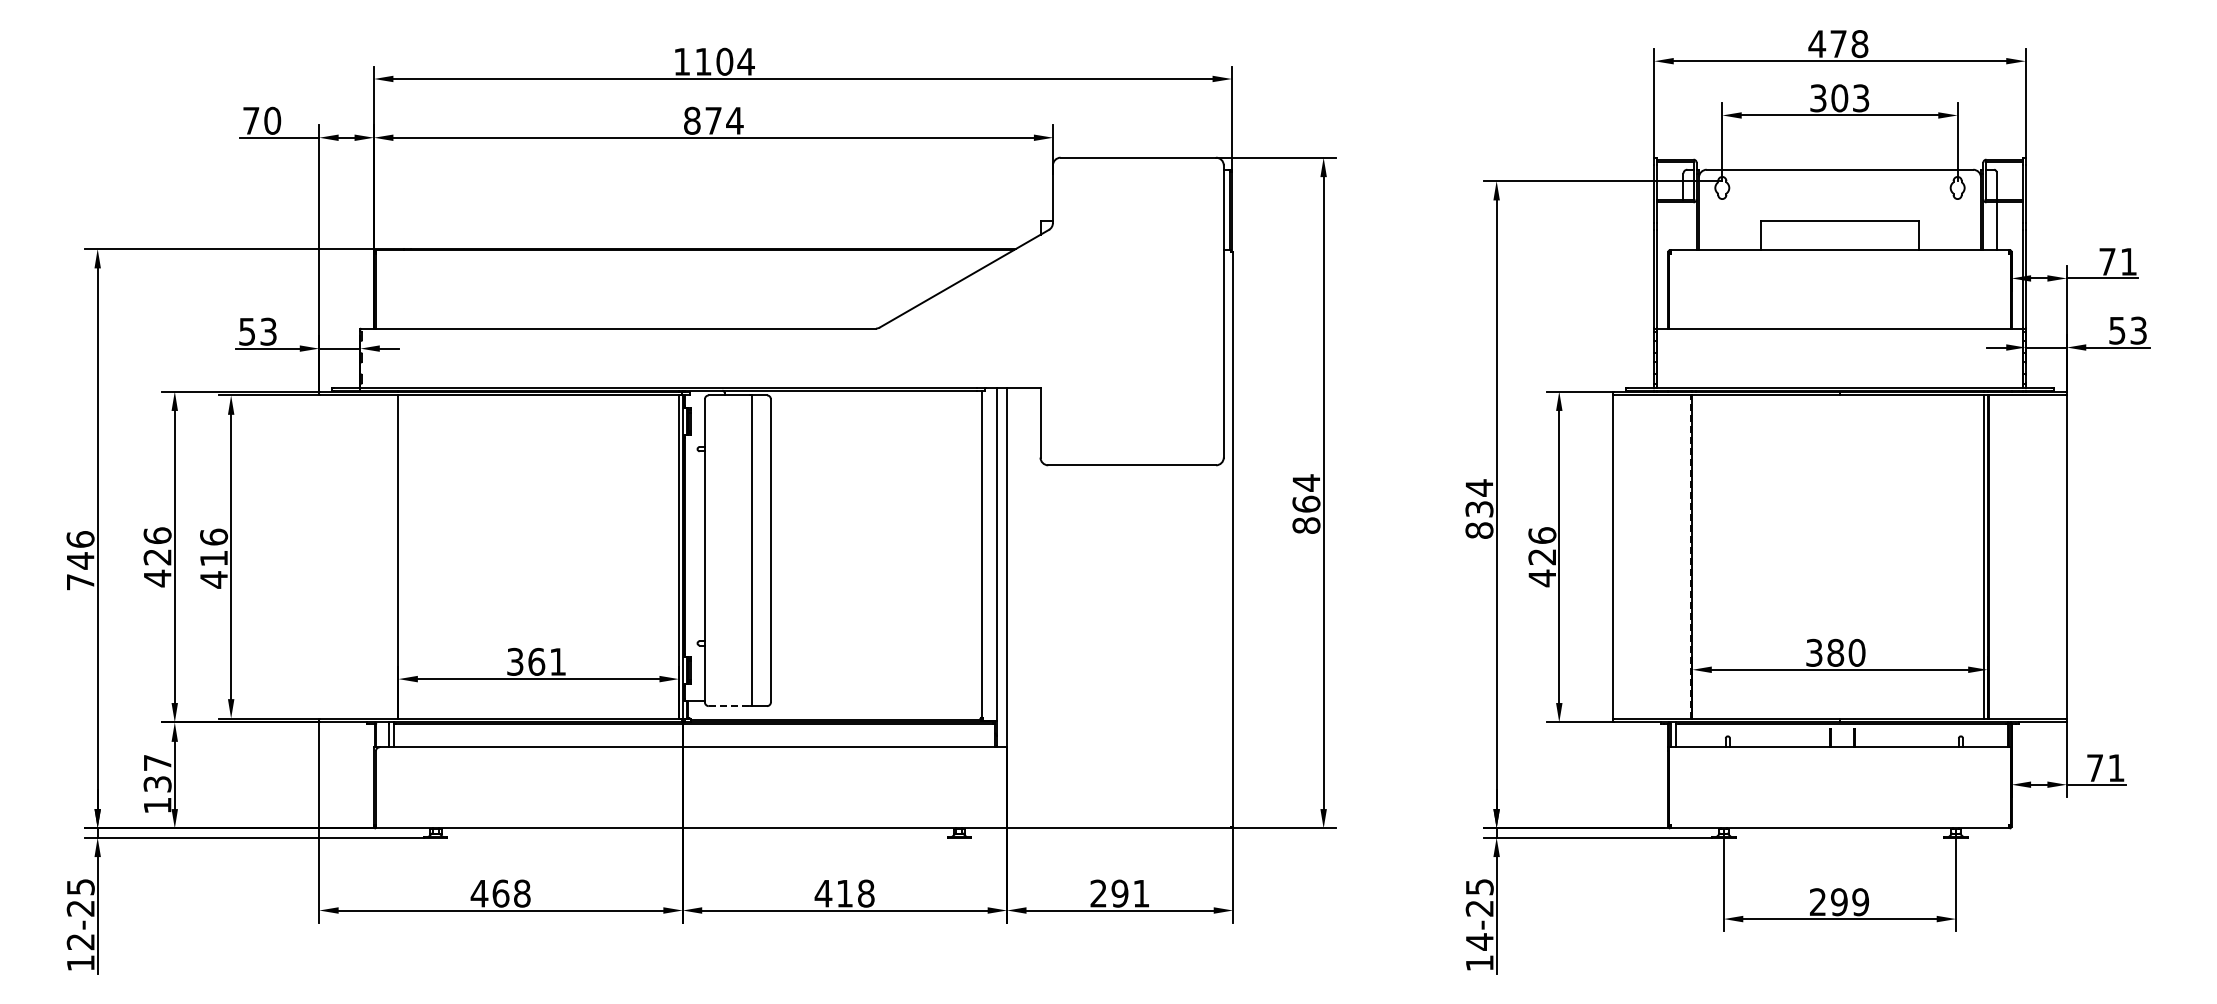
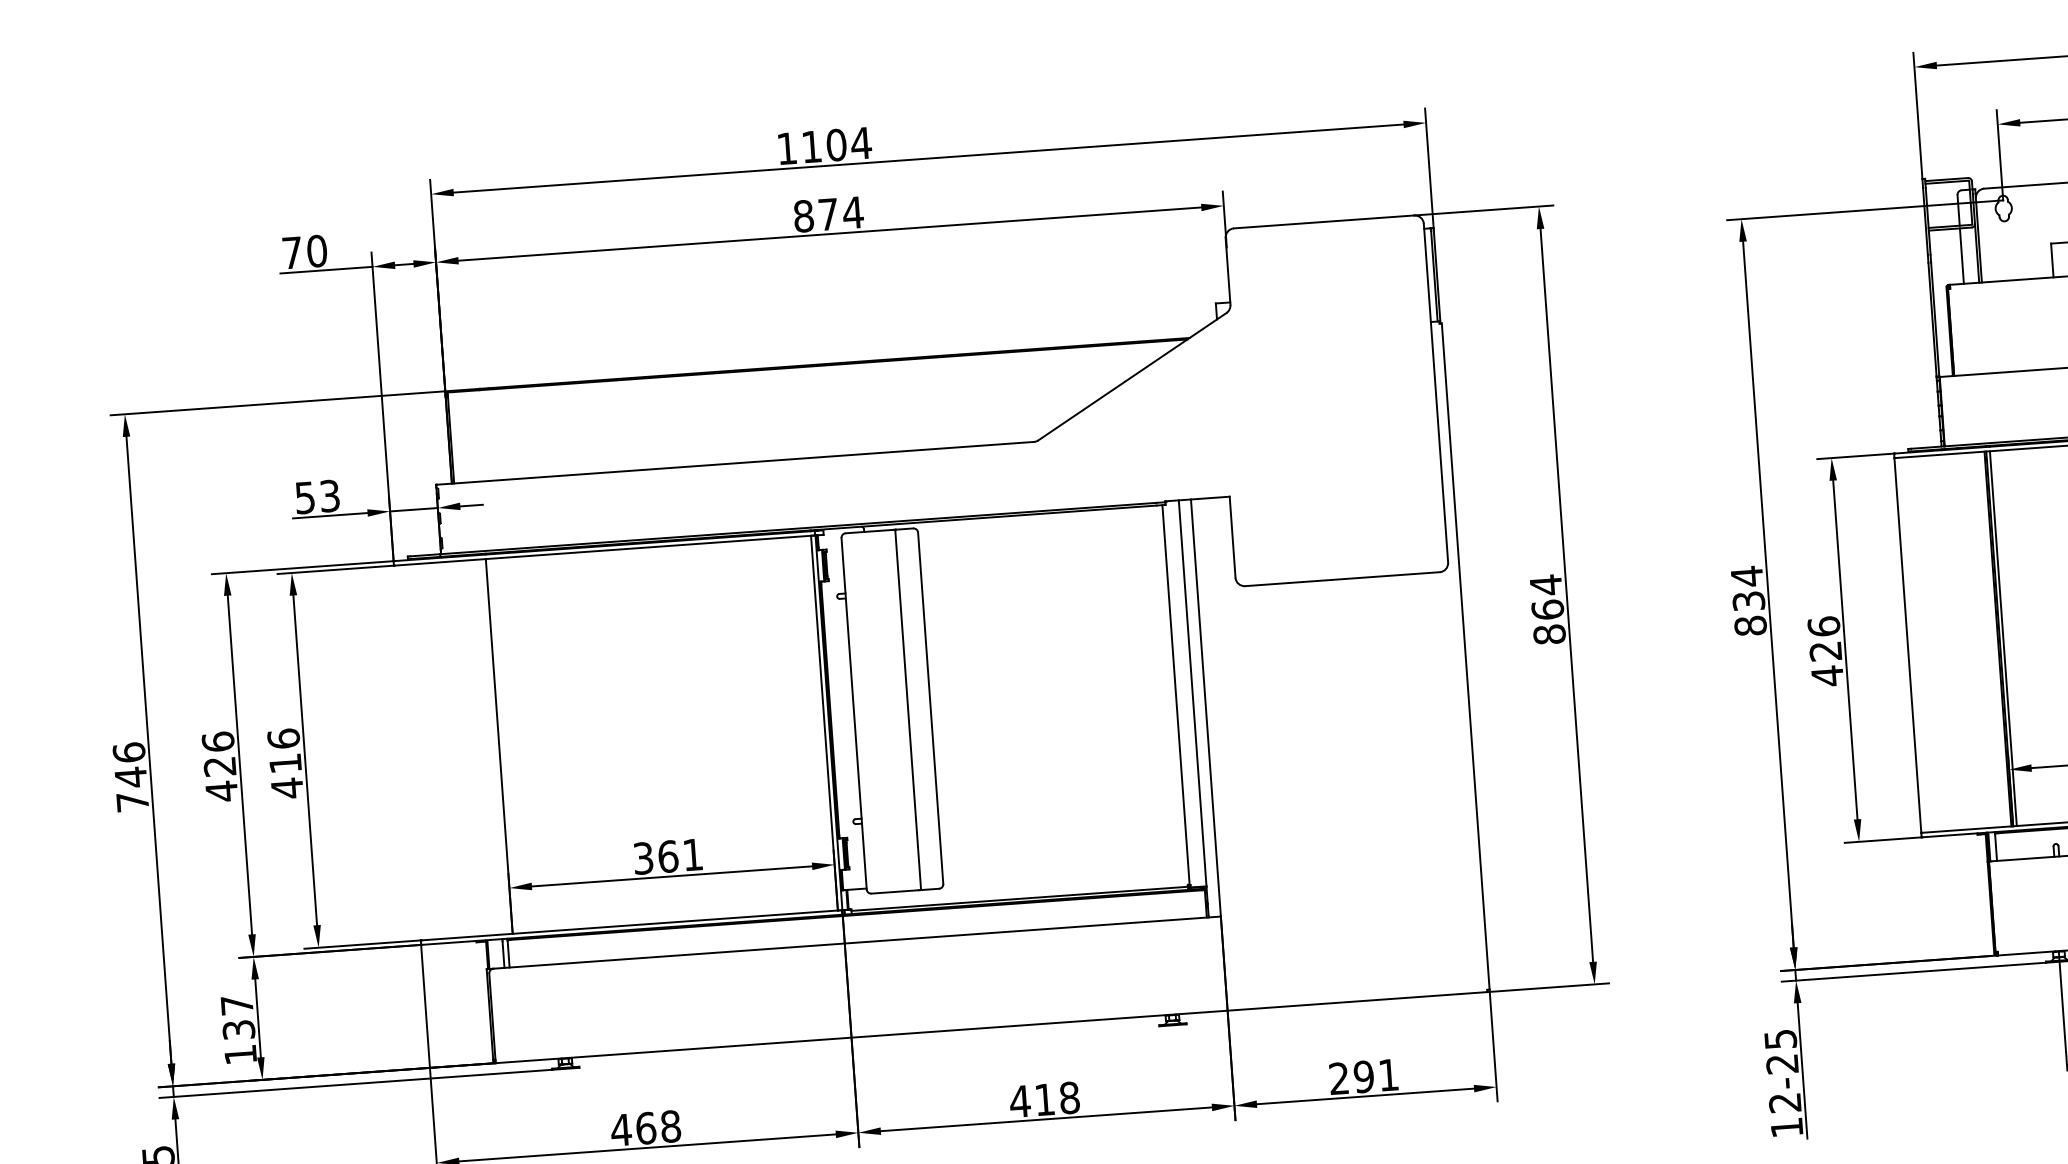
line: (1683, 226) -> (1961, 256), added
line: (1690, 556) -> (1997, 638), dashed -> solid
line: (1695, 556) -> (2003, 638), added
line: (729, 706) -> (895, 892), dashed -> solid
text: (1479, 941) -> (1784, 1102), 14-25 -> 12-25

